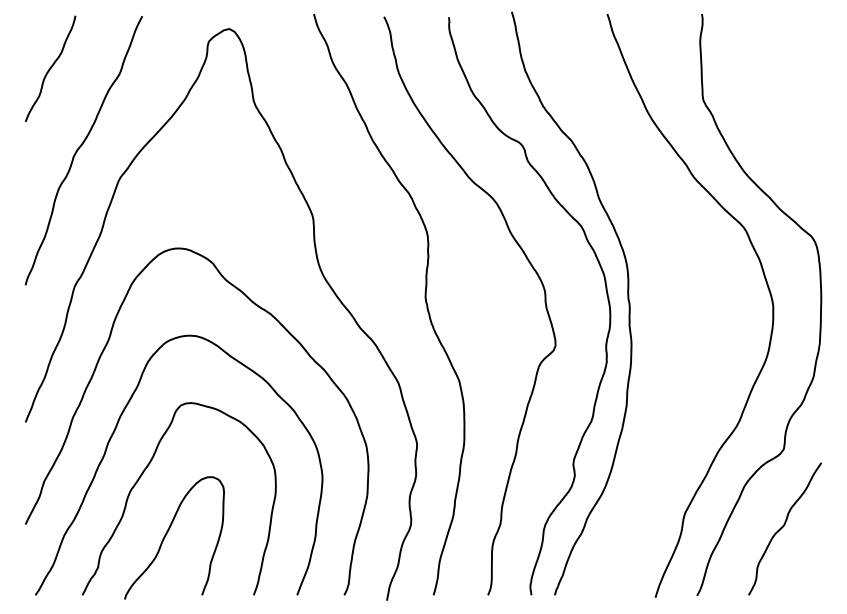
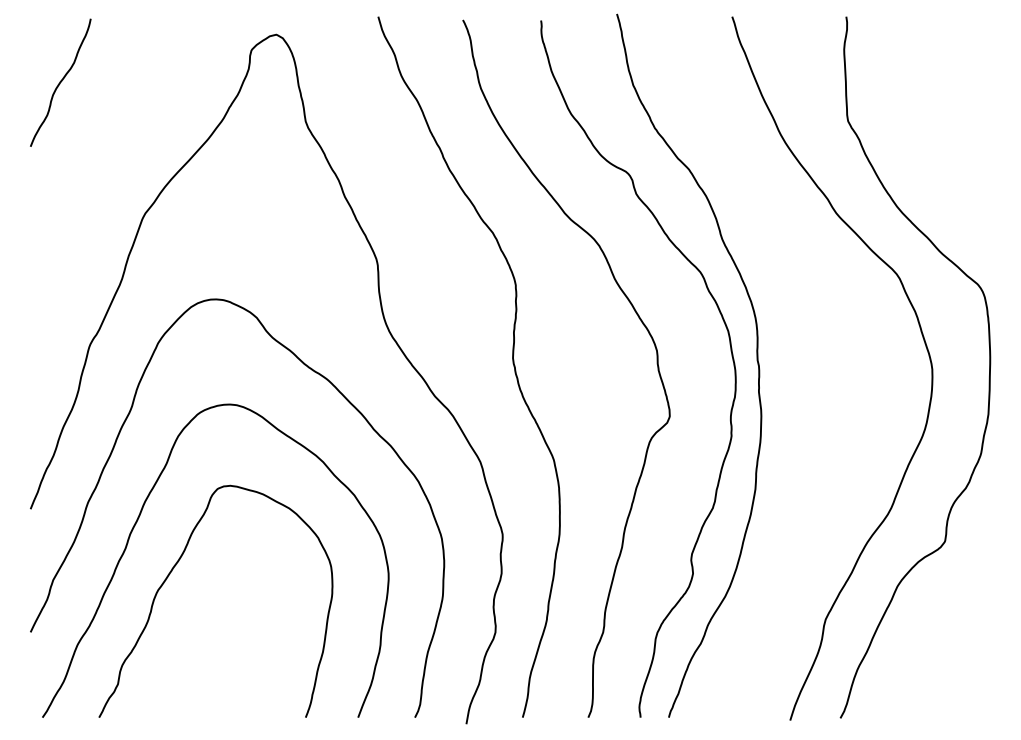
curve: (81, 147) -> (97, 177), removed
curve: (783, 527) -> (944, 635), removed
curve: (167, 533) -> (201, 643), removed

